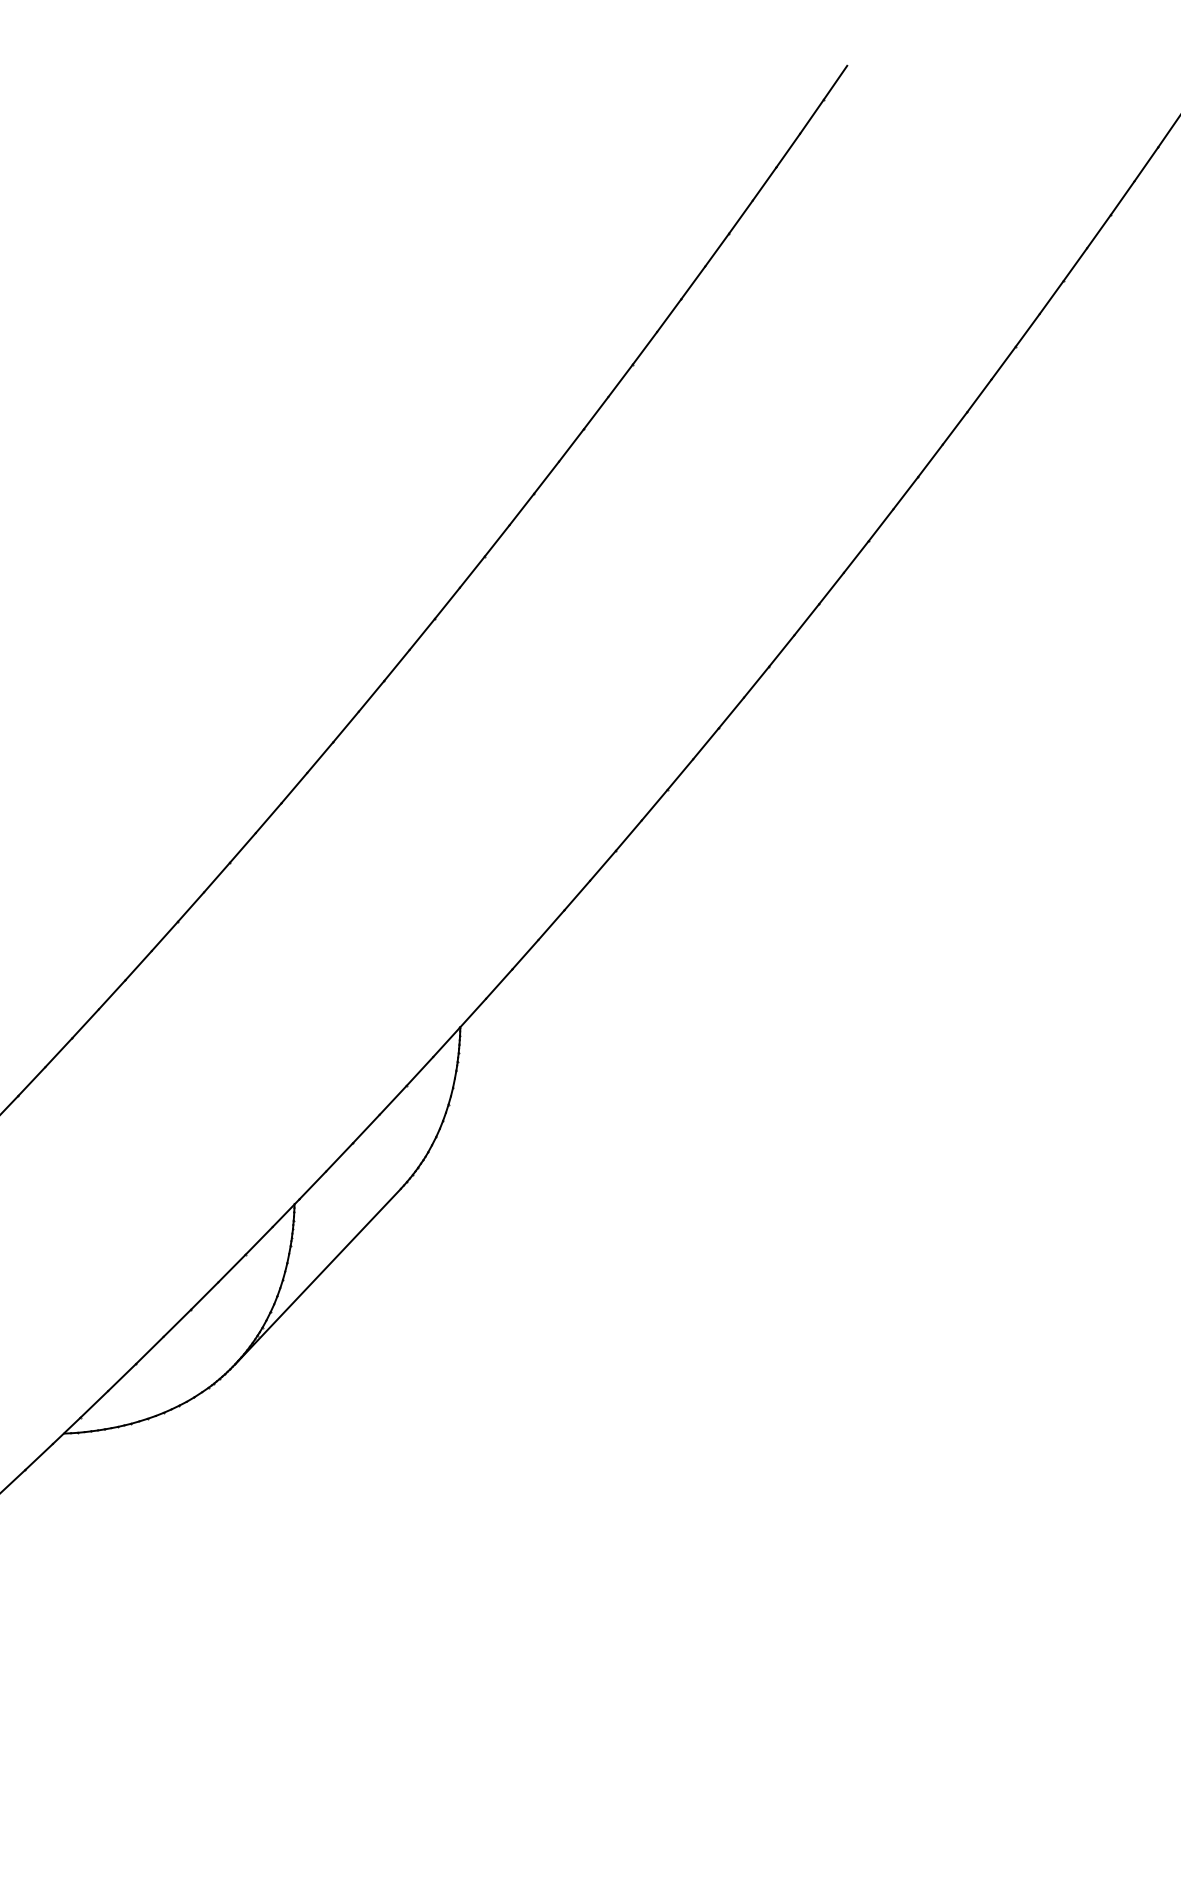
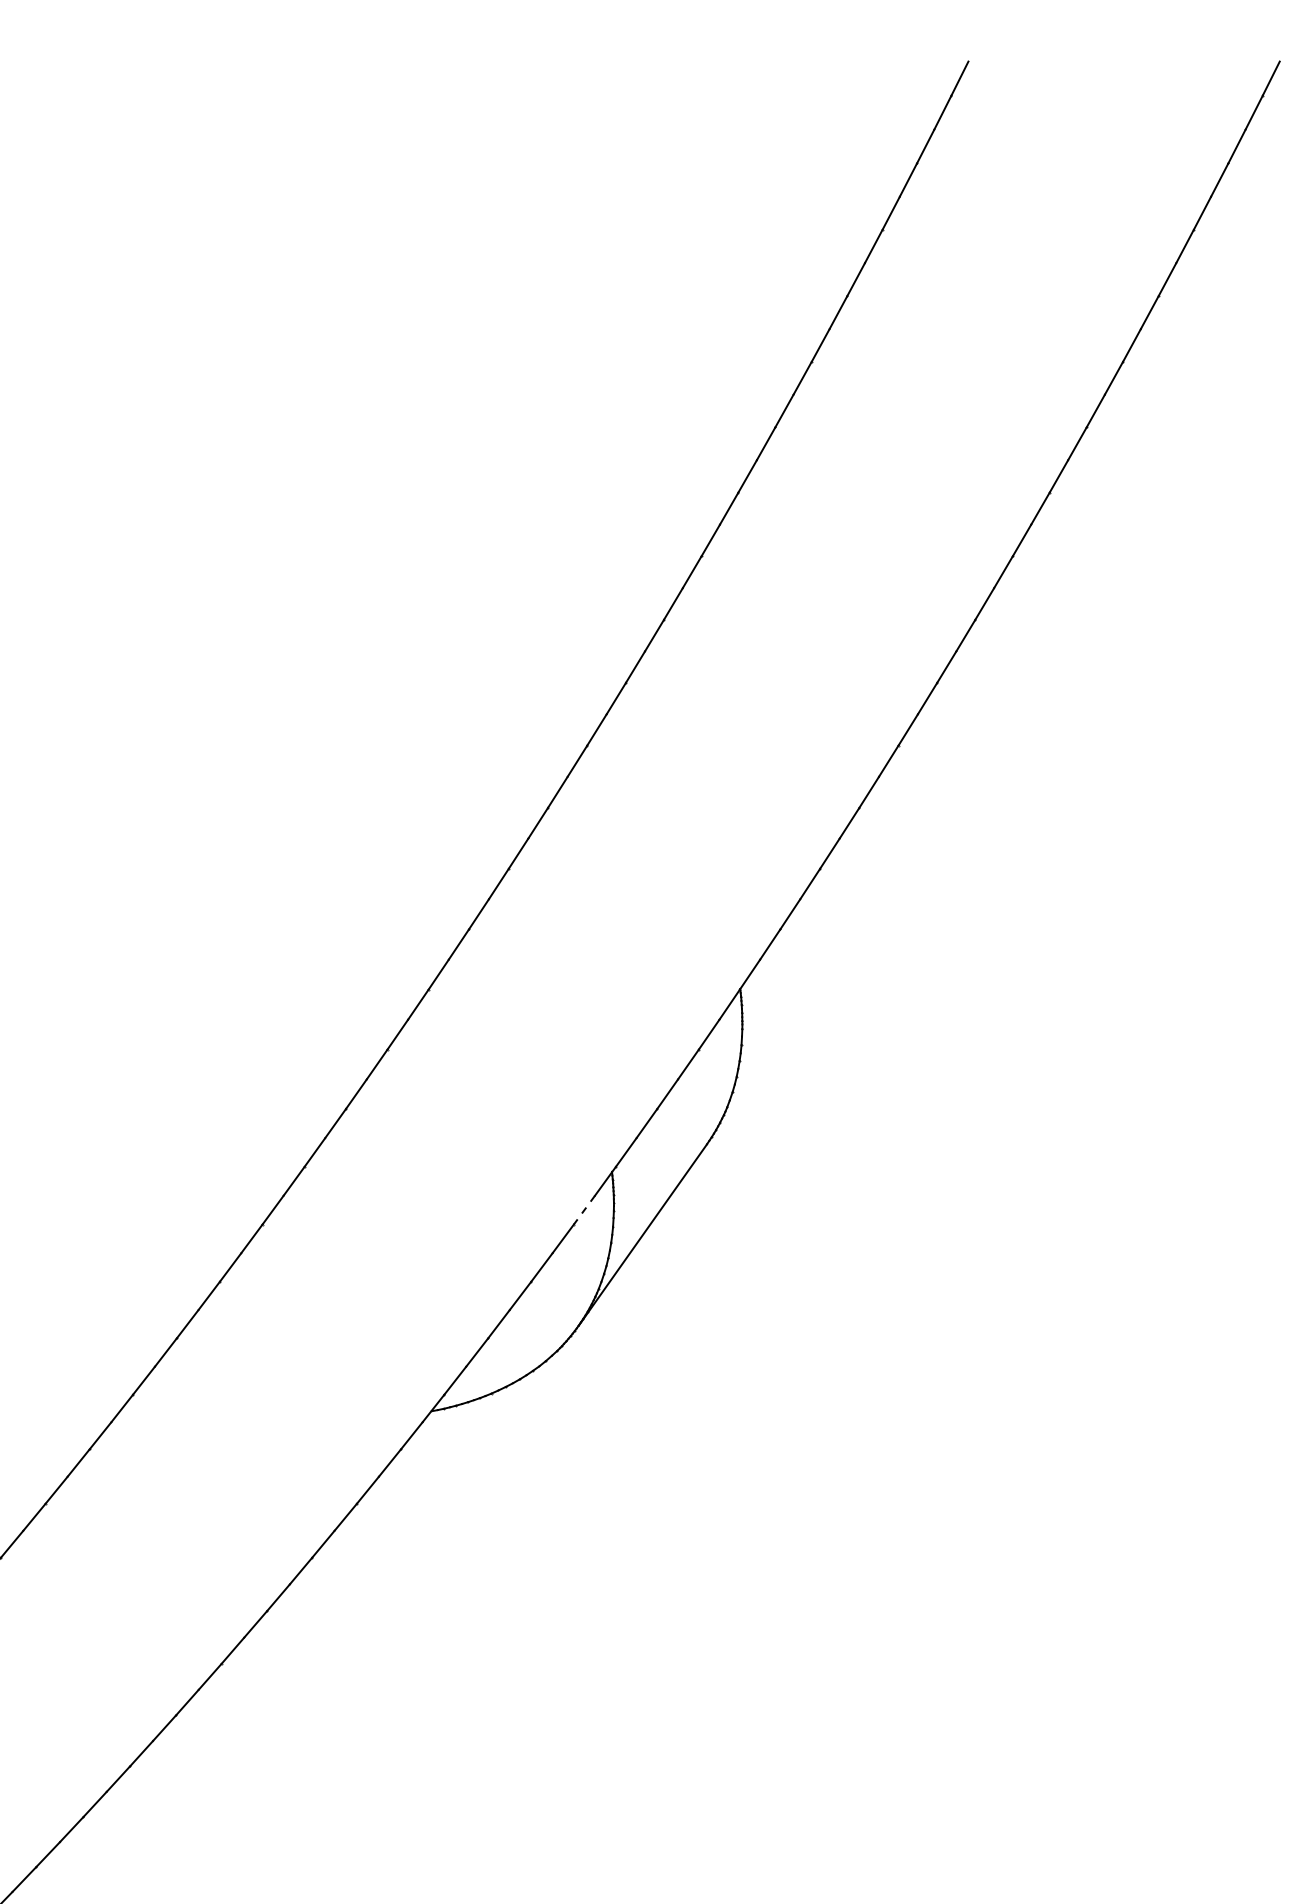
line: (259, 1241) -> (584, 1210), solid -> dashed

